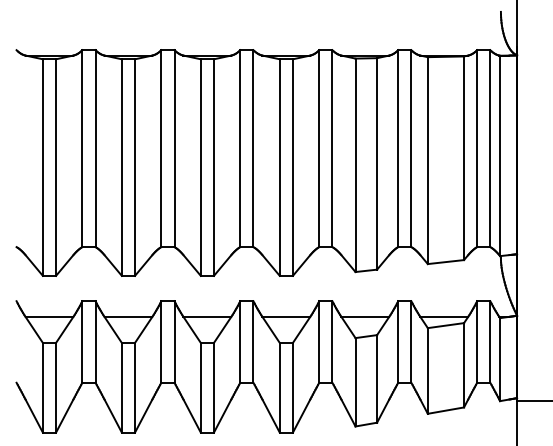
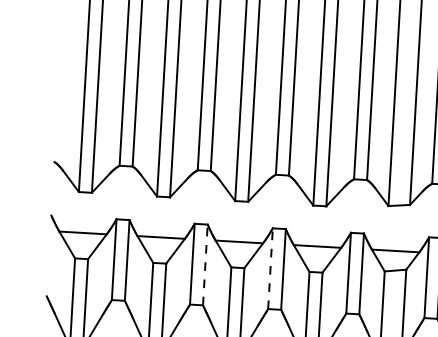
line: (174, 341) -> (205, 264), solid -> dashed
line: (240, 341) -> (270, 268), solid -> dashed

